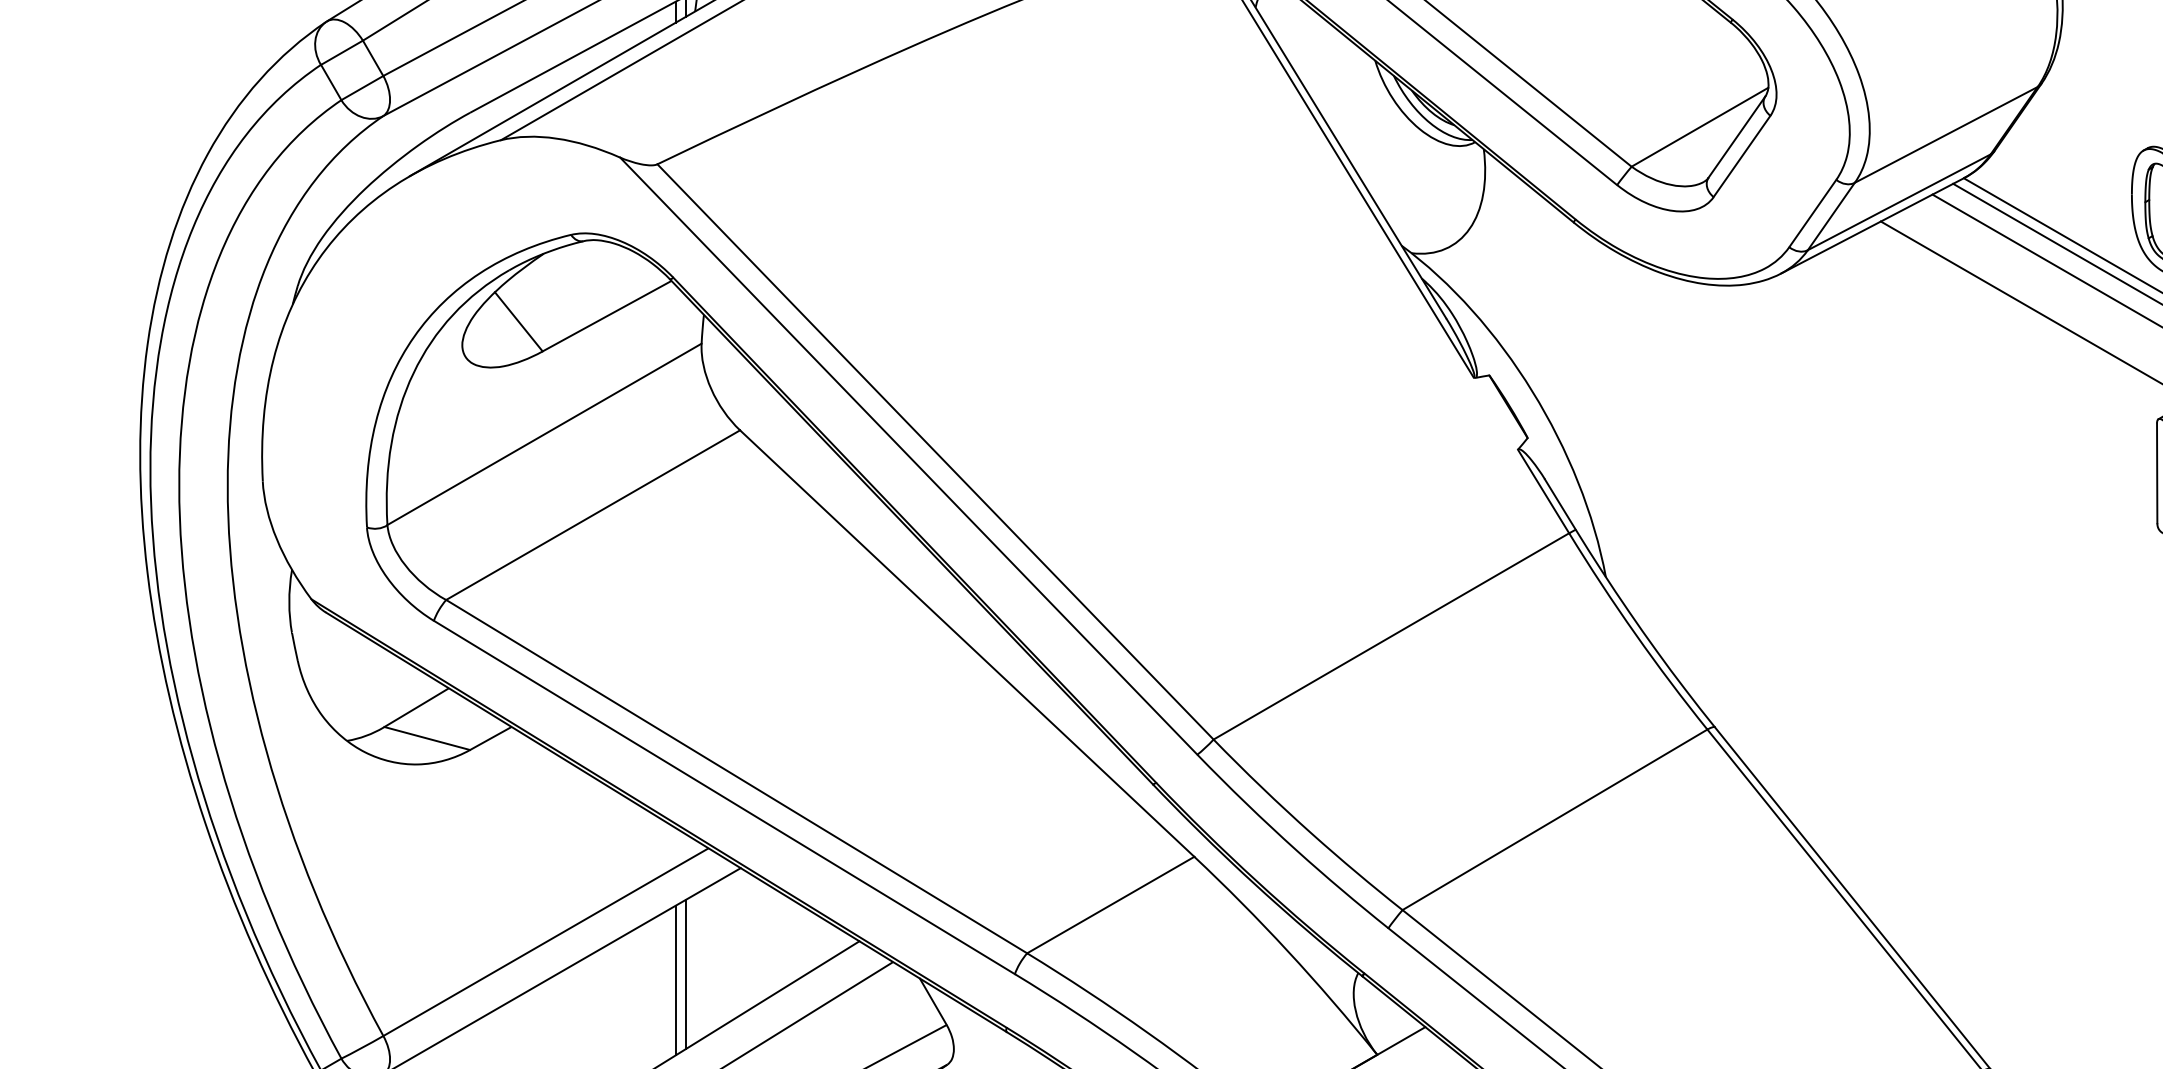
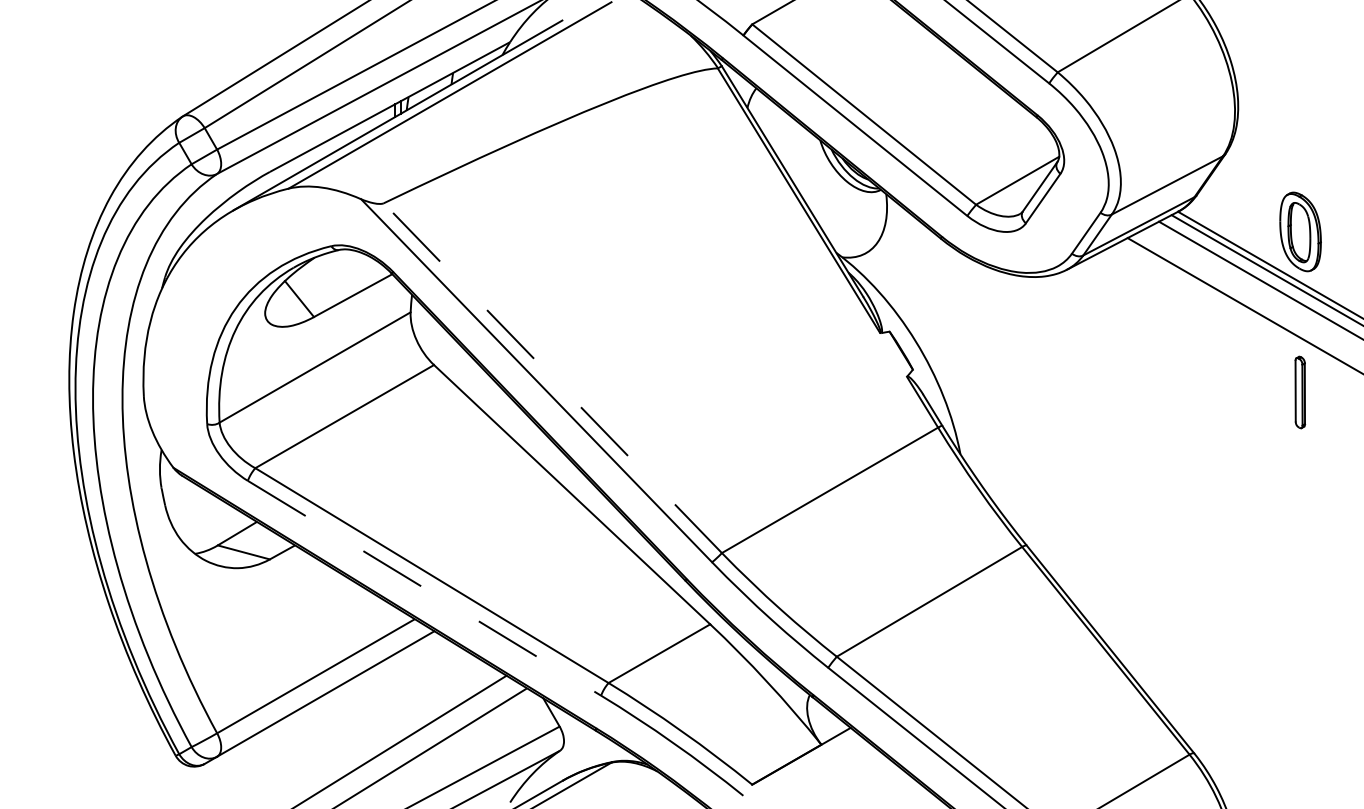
line: (934, 450) -> (552, 377), solid -> dashed
line: (724, 797) -> (424, 588), solid -> dashed
line: (686, 973) -> (401, 695), removed
line: (675, 980) -> (394, 699), removed

